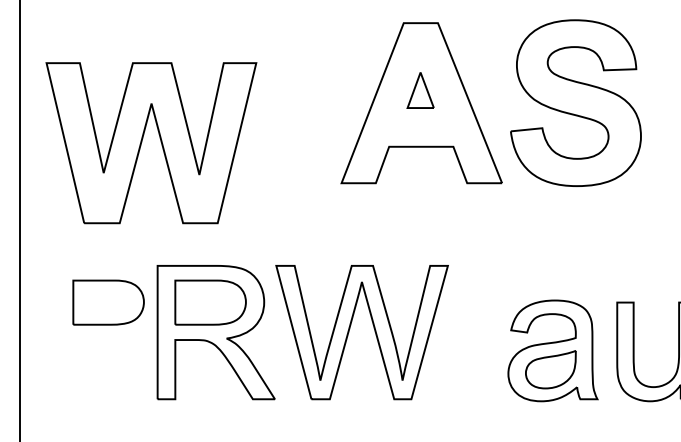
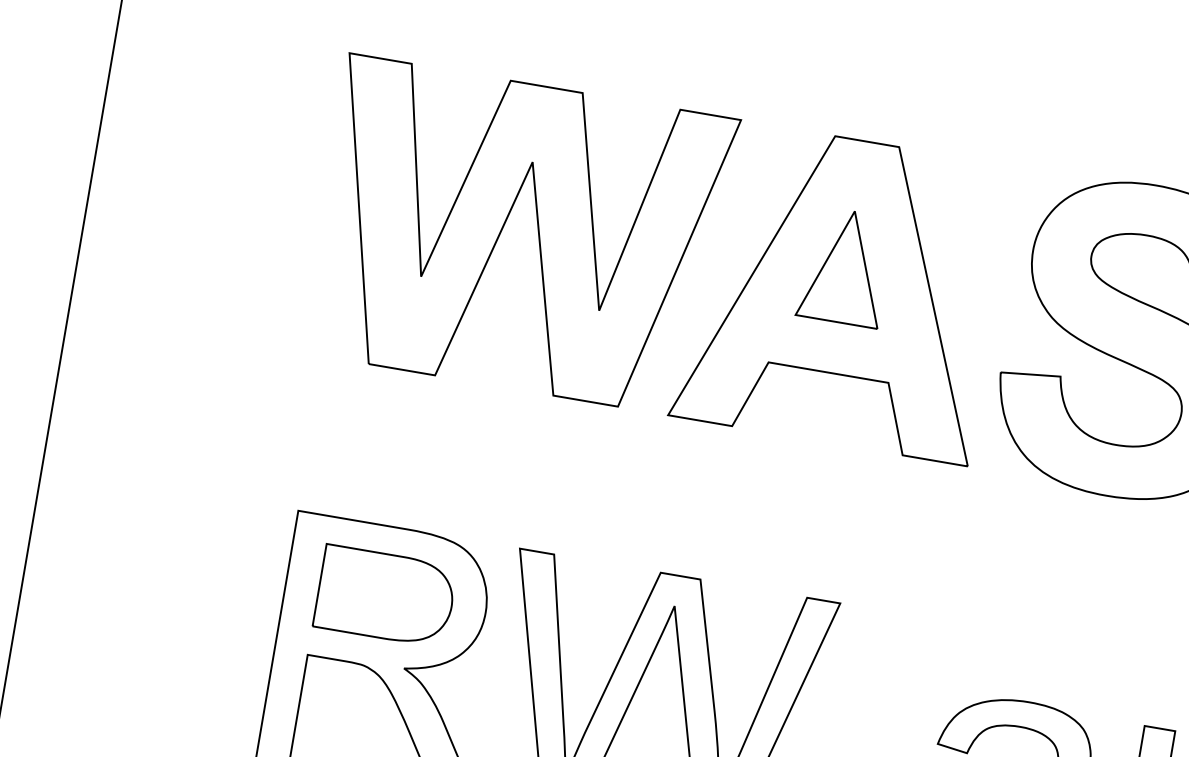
part: (420, 90) -> (845, 267), size x1.67
part: (142, 142) -> (503, 231), moved
part: (108, 302) -> (194, 563), removed

